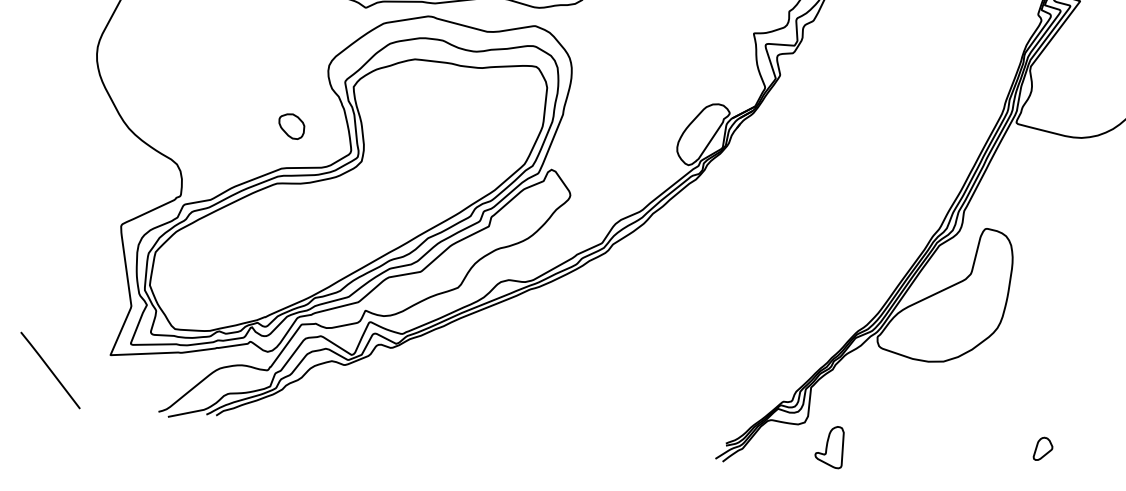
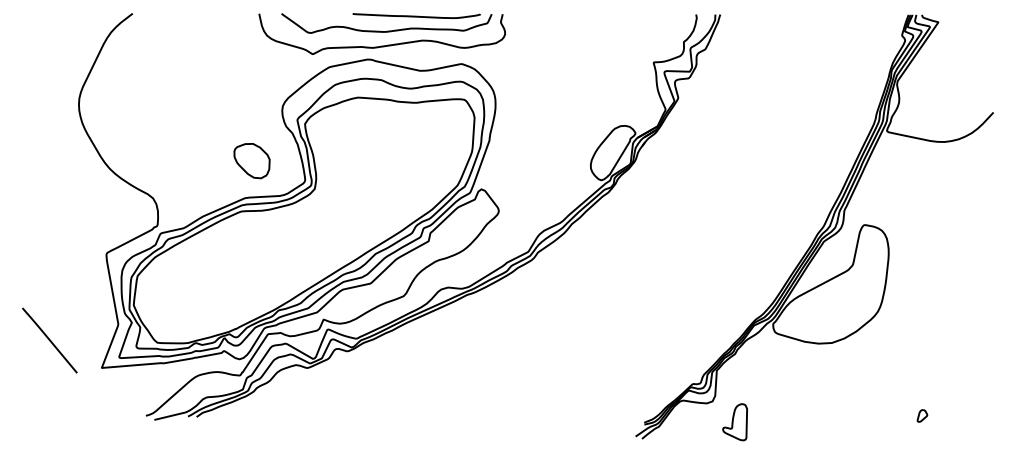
part: (292, 125) -> (252, 160), size x1.6
line: (50, 370) -> (49, 340), moved
part: (1043, 448) -> (922, 415), size x0.6

